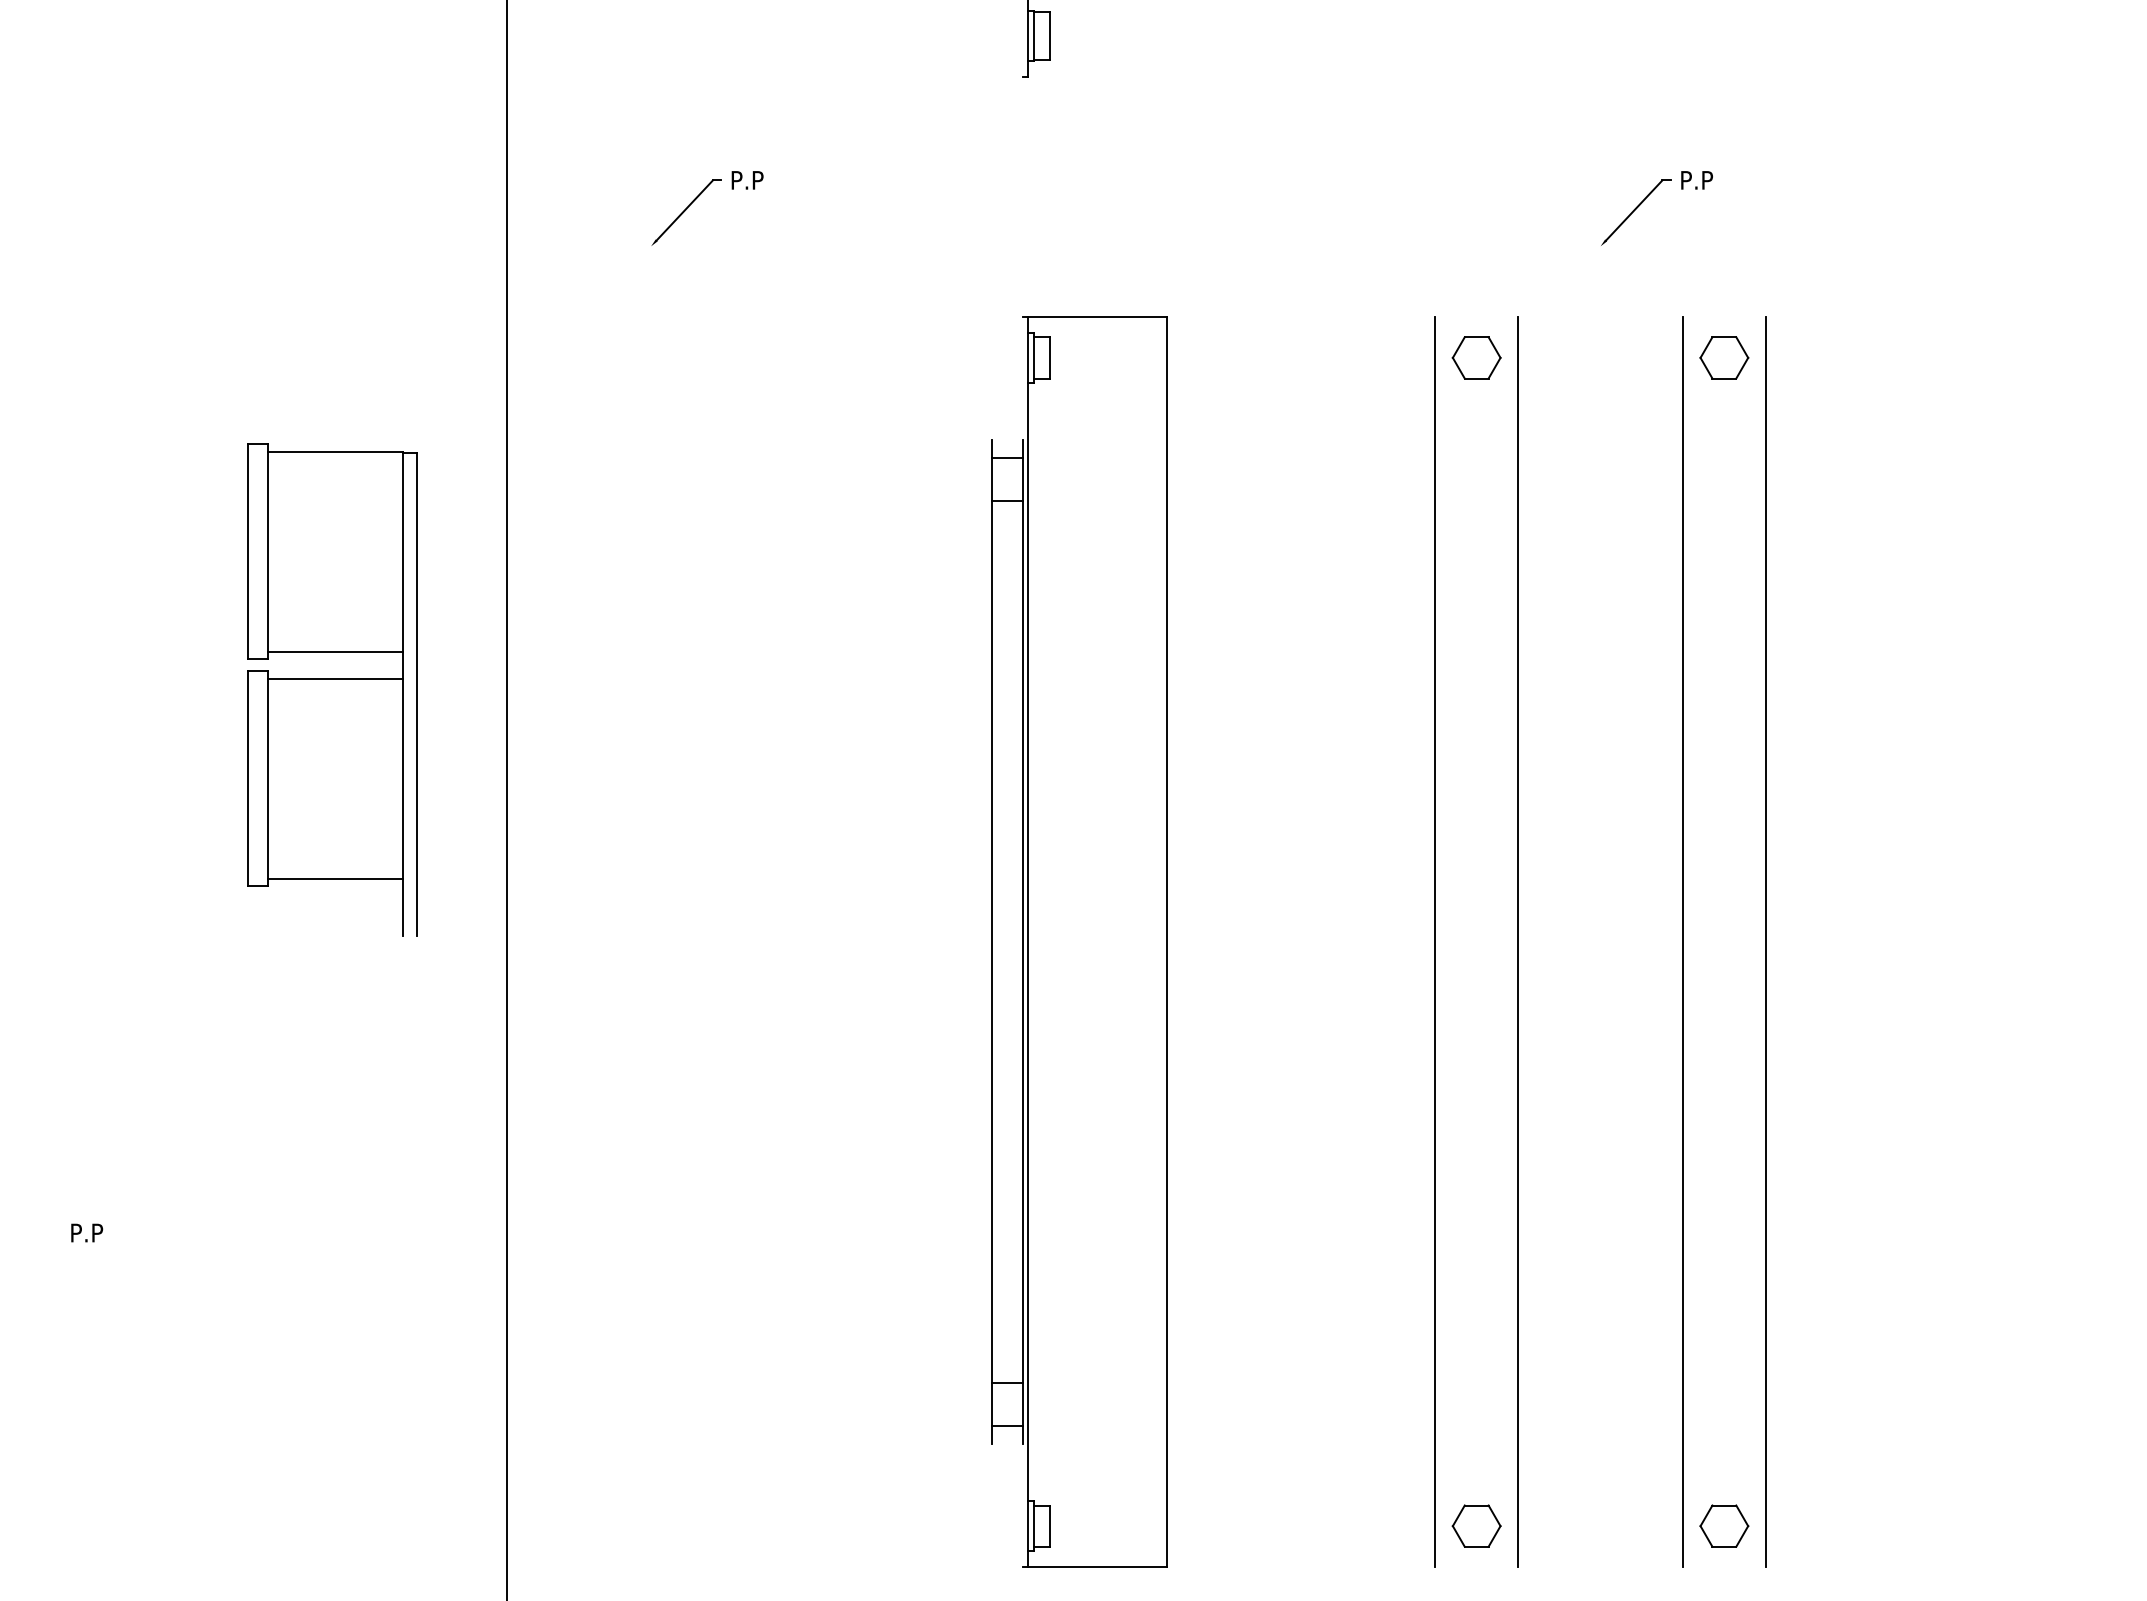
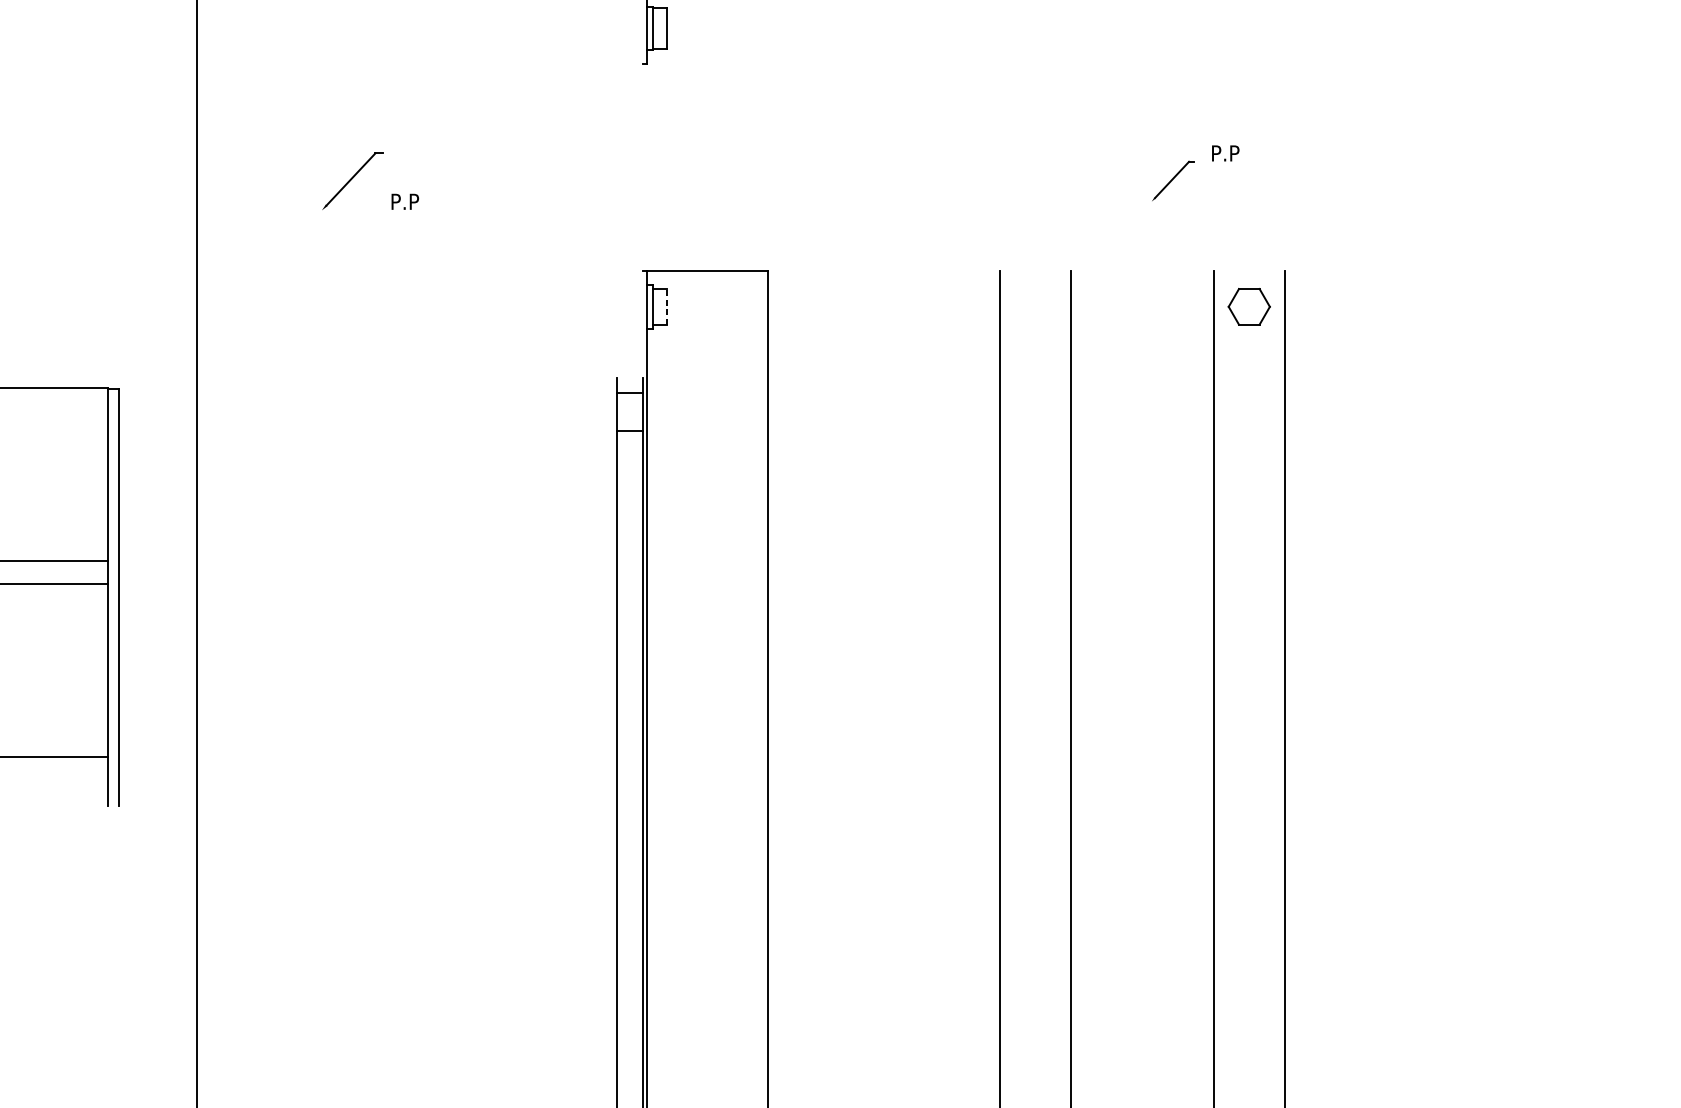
text: (747, 180) -> (405, 201), moved
part: (1636, 212) -> (1173, 181), size x0.7
line: (1050, 357) -> (667, 306), solid -> dashed
part: (1476, 357) -> (1035, 306), removed

